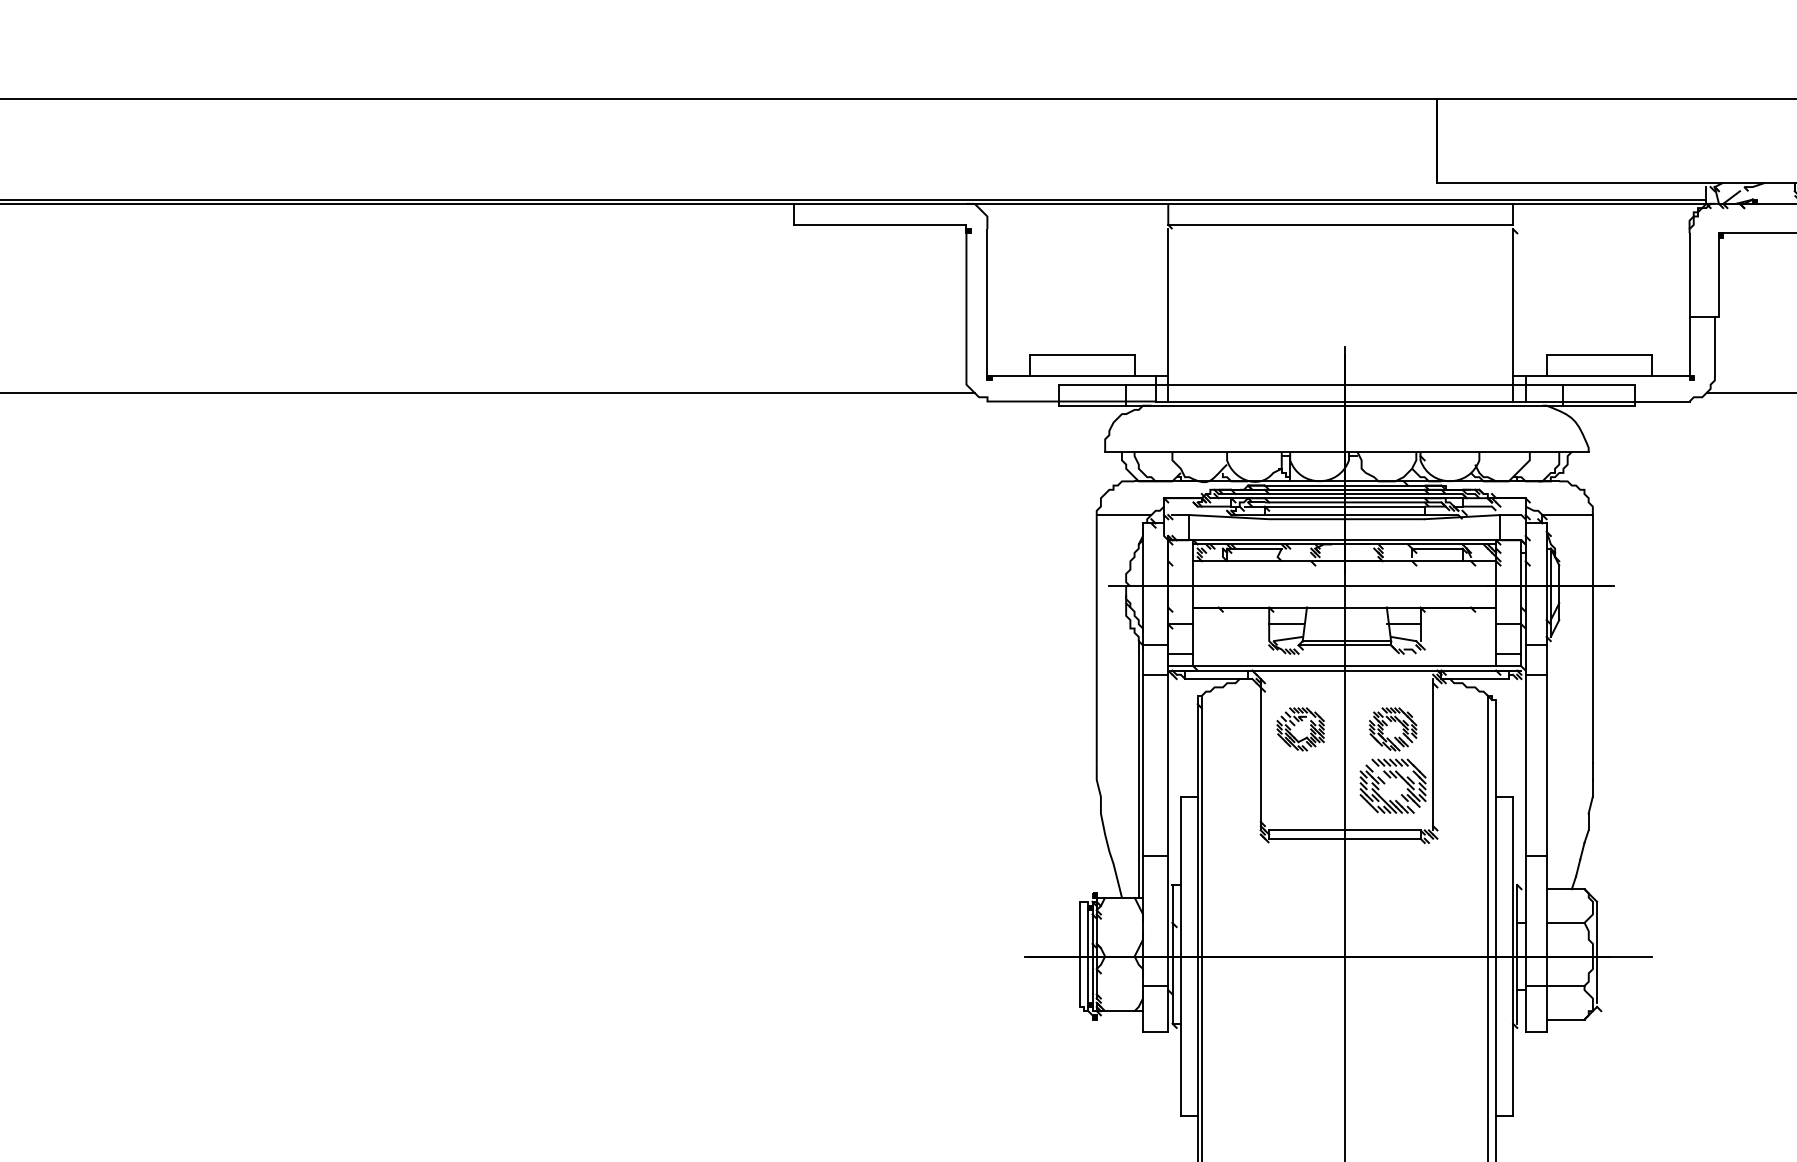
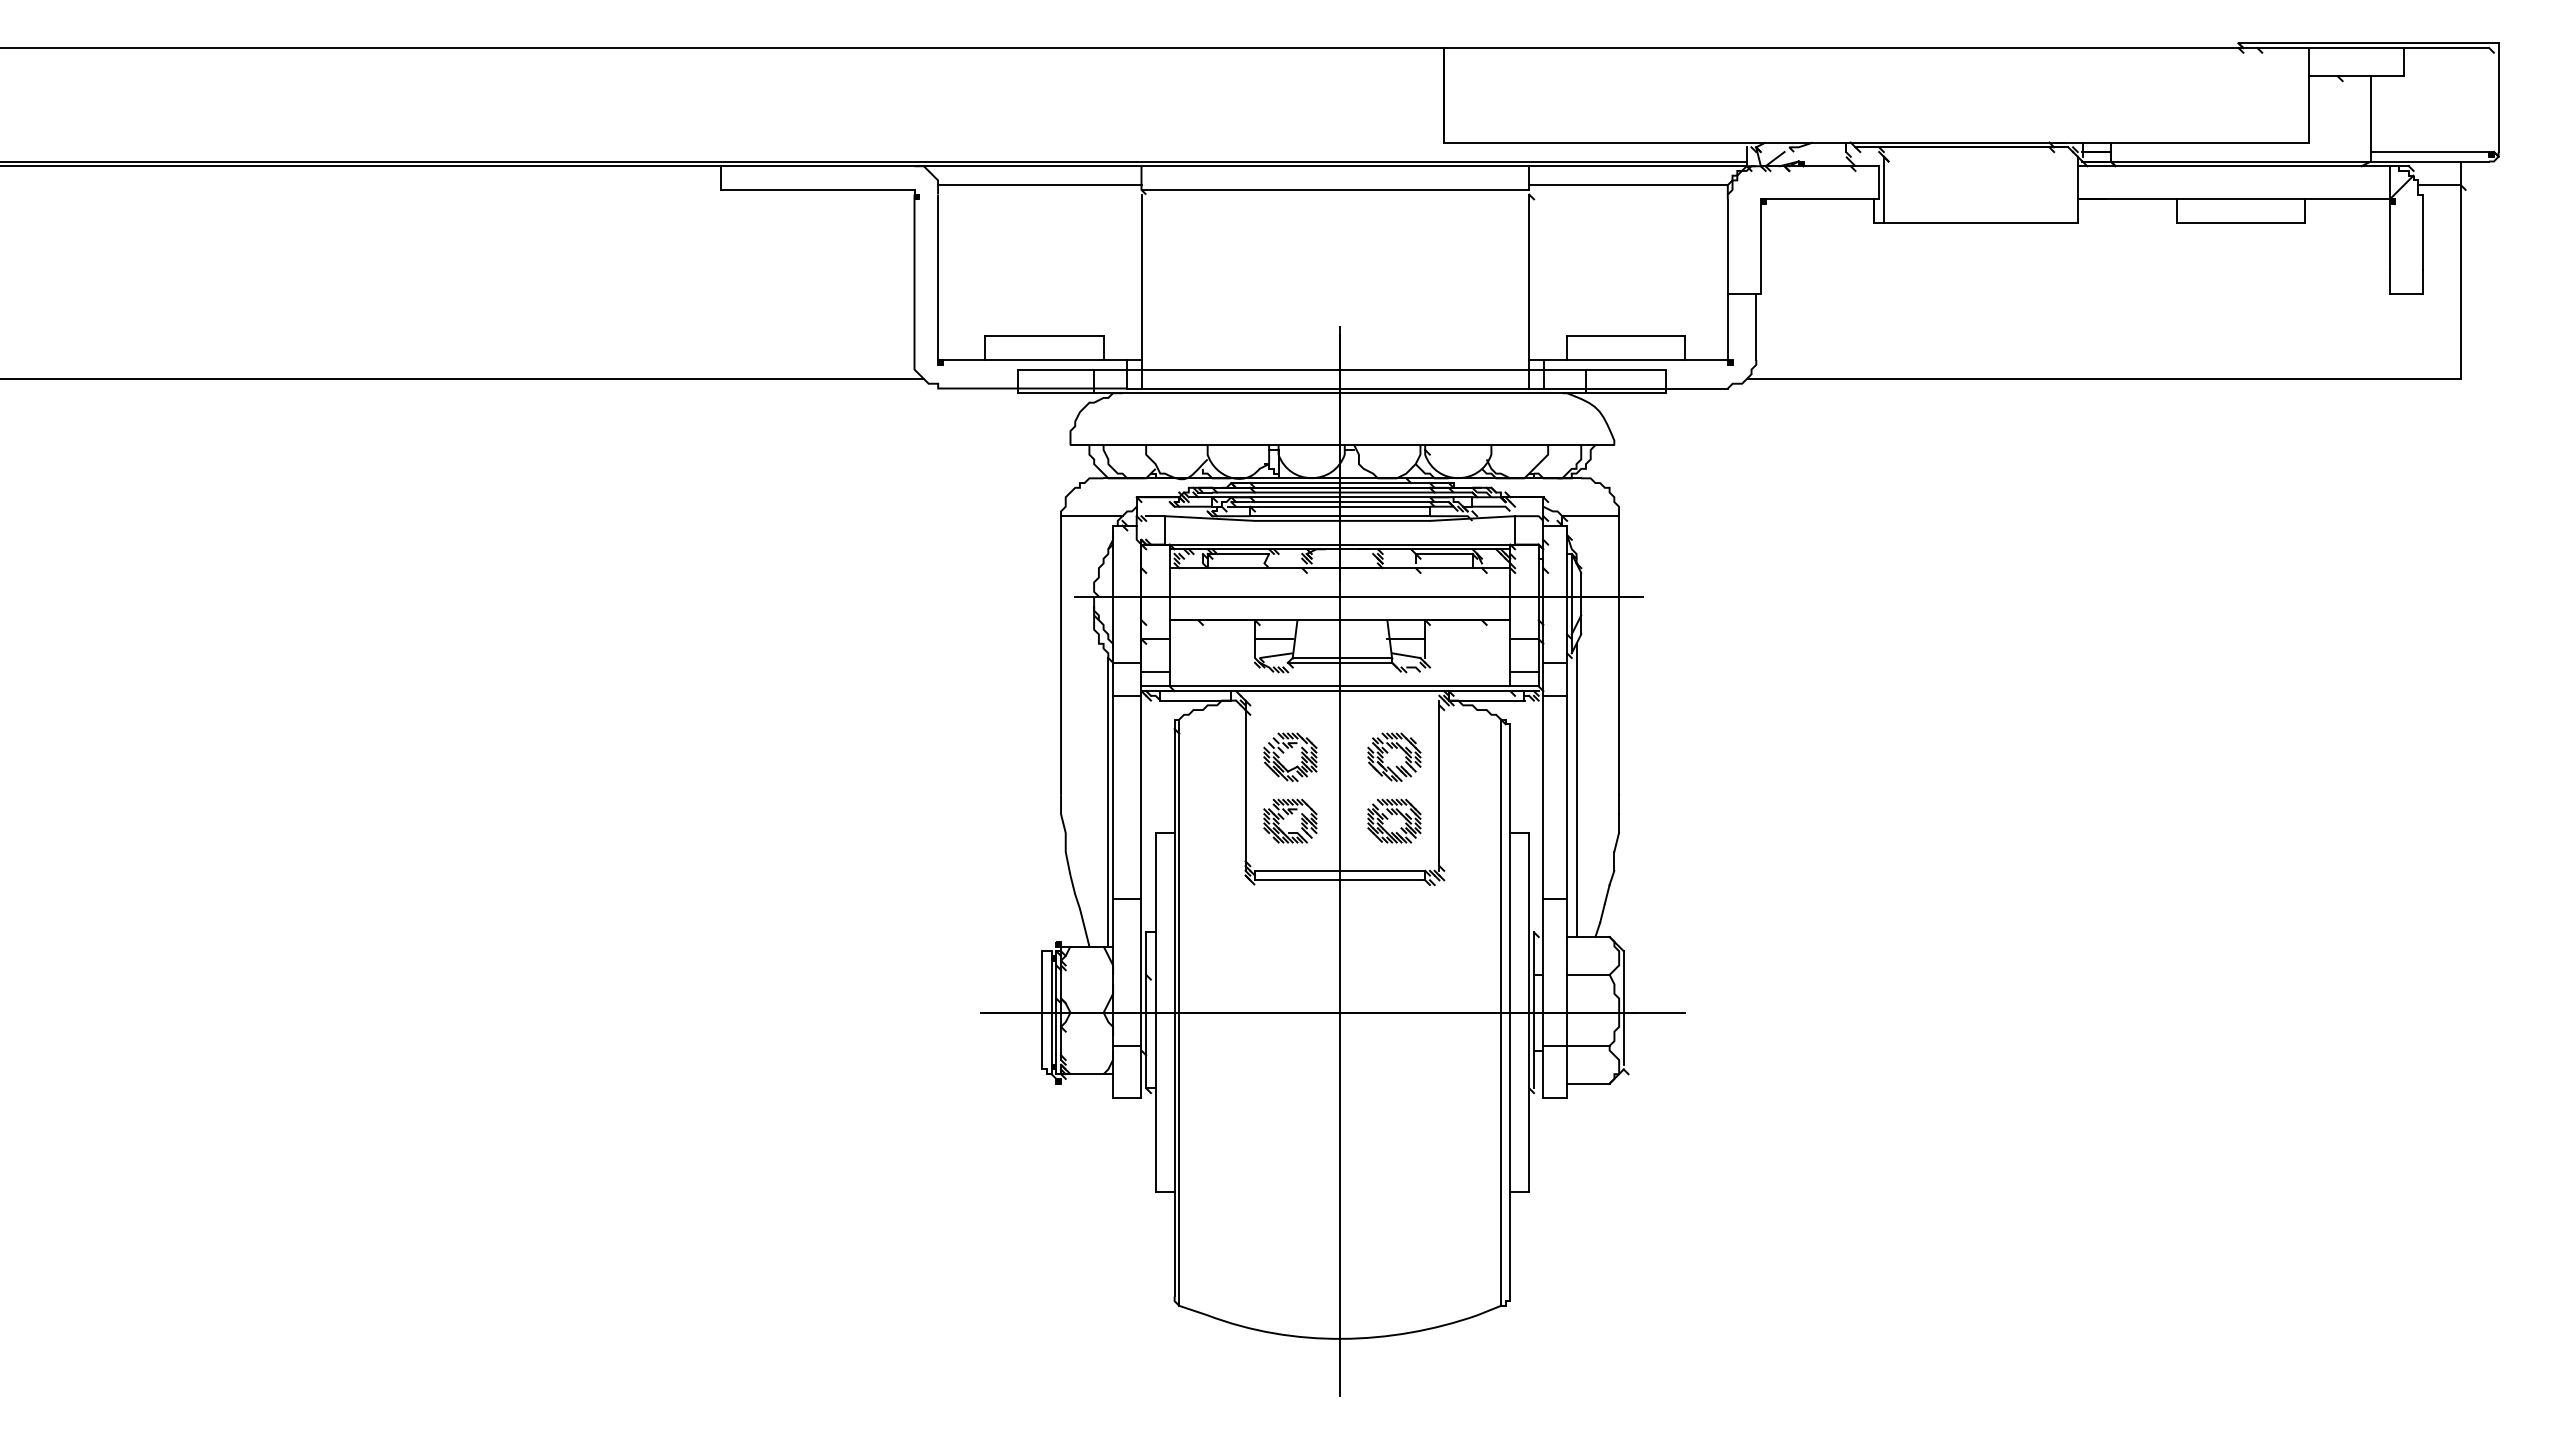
line: (1077, 221) -> (1039, 185), added
line: (1601, 221) -> (1628, 185), added
line: (1555, 758) -> (1576, 790), added
part: (1300, 785) -> (1290, 820), added
part: (1393, 785) -> (1394, 820), size x0.71

